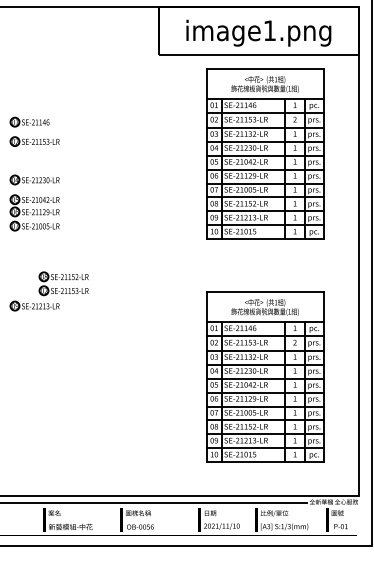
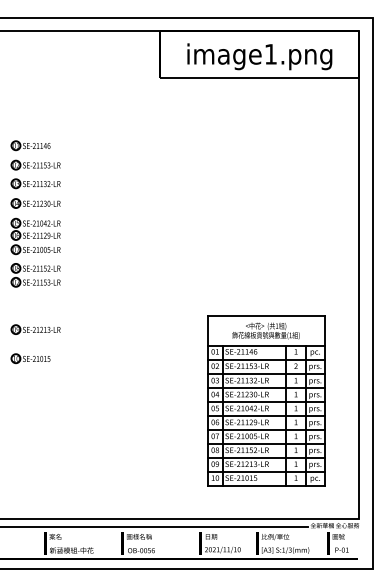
part: (265, 153) -> (266, 177), removed
part: (34, 159) -> (35, 183), added
part: (63, 283) -> (35, 275), moved
part: (29, 334) -> (30, 358), added

